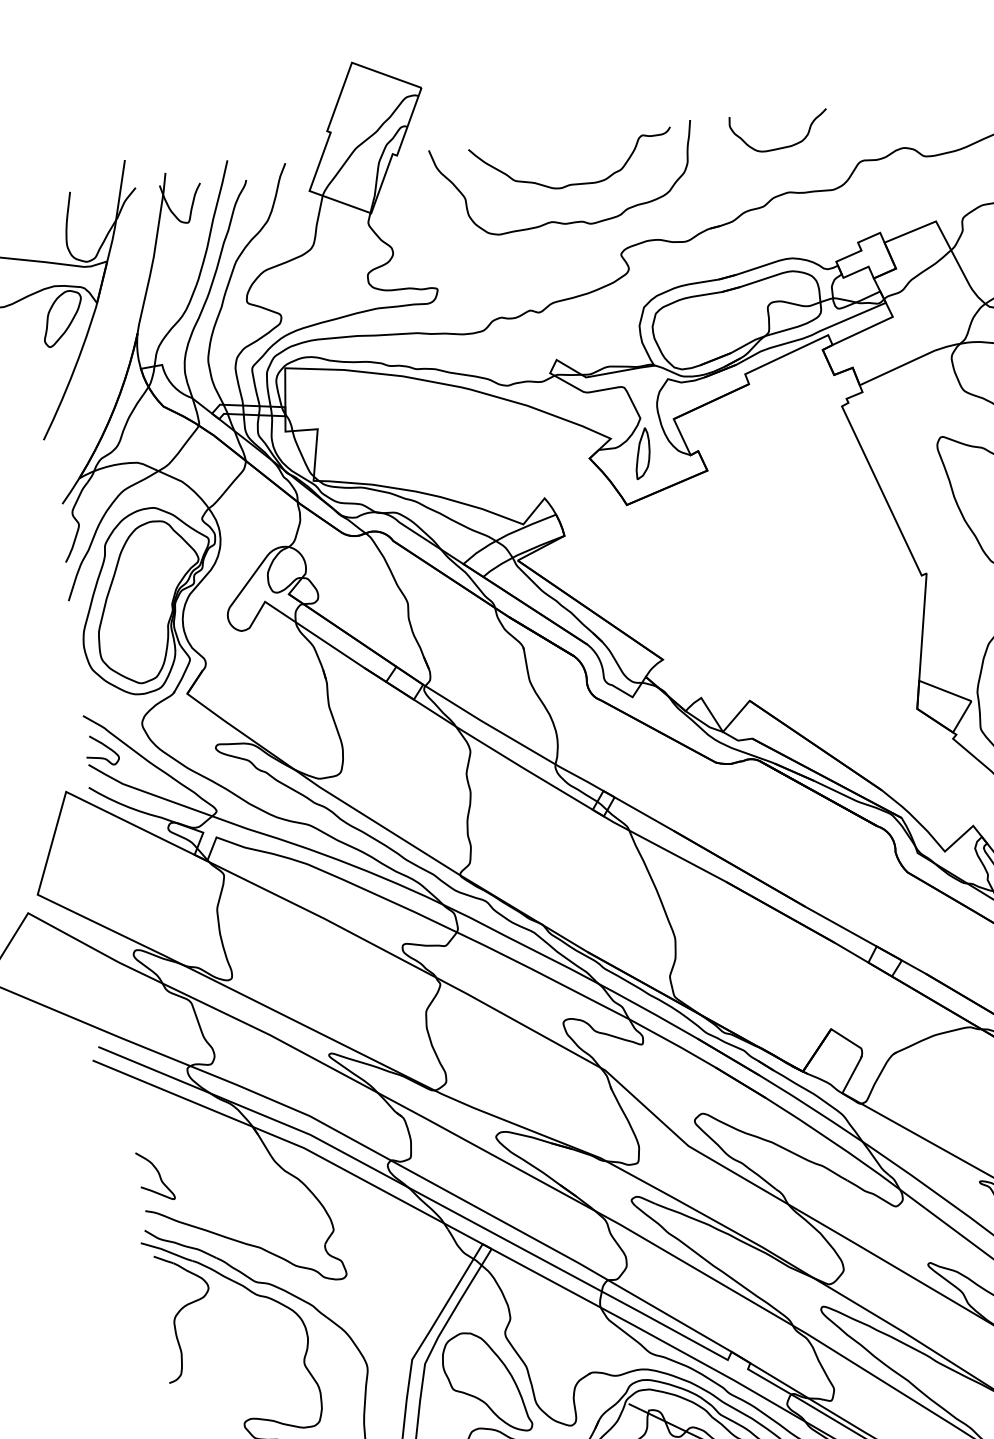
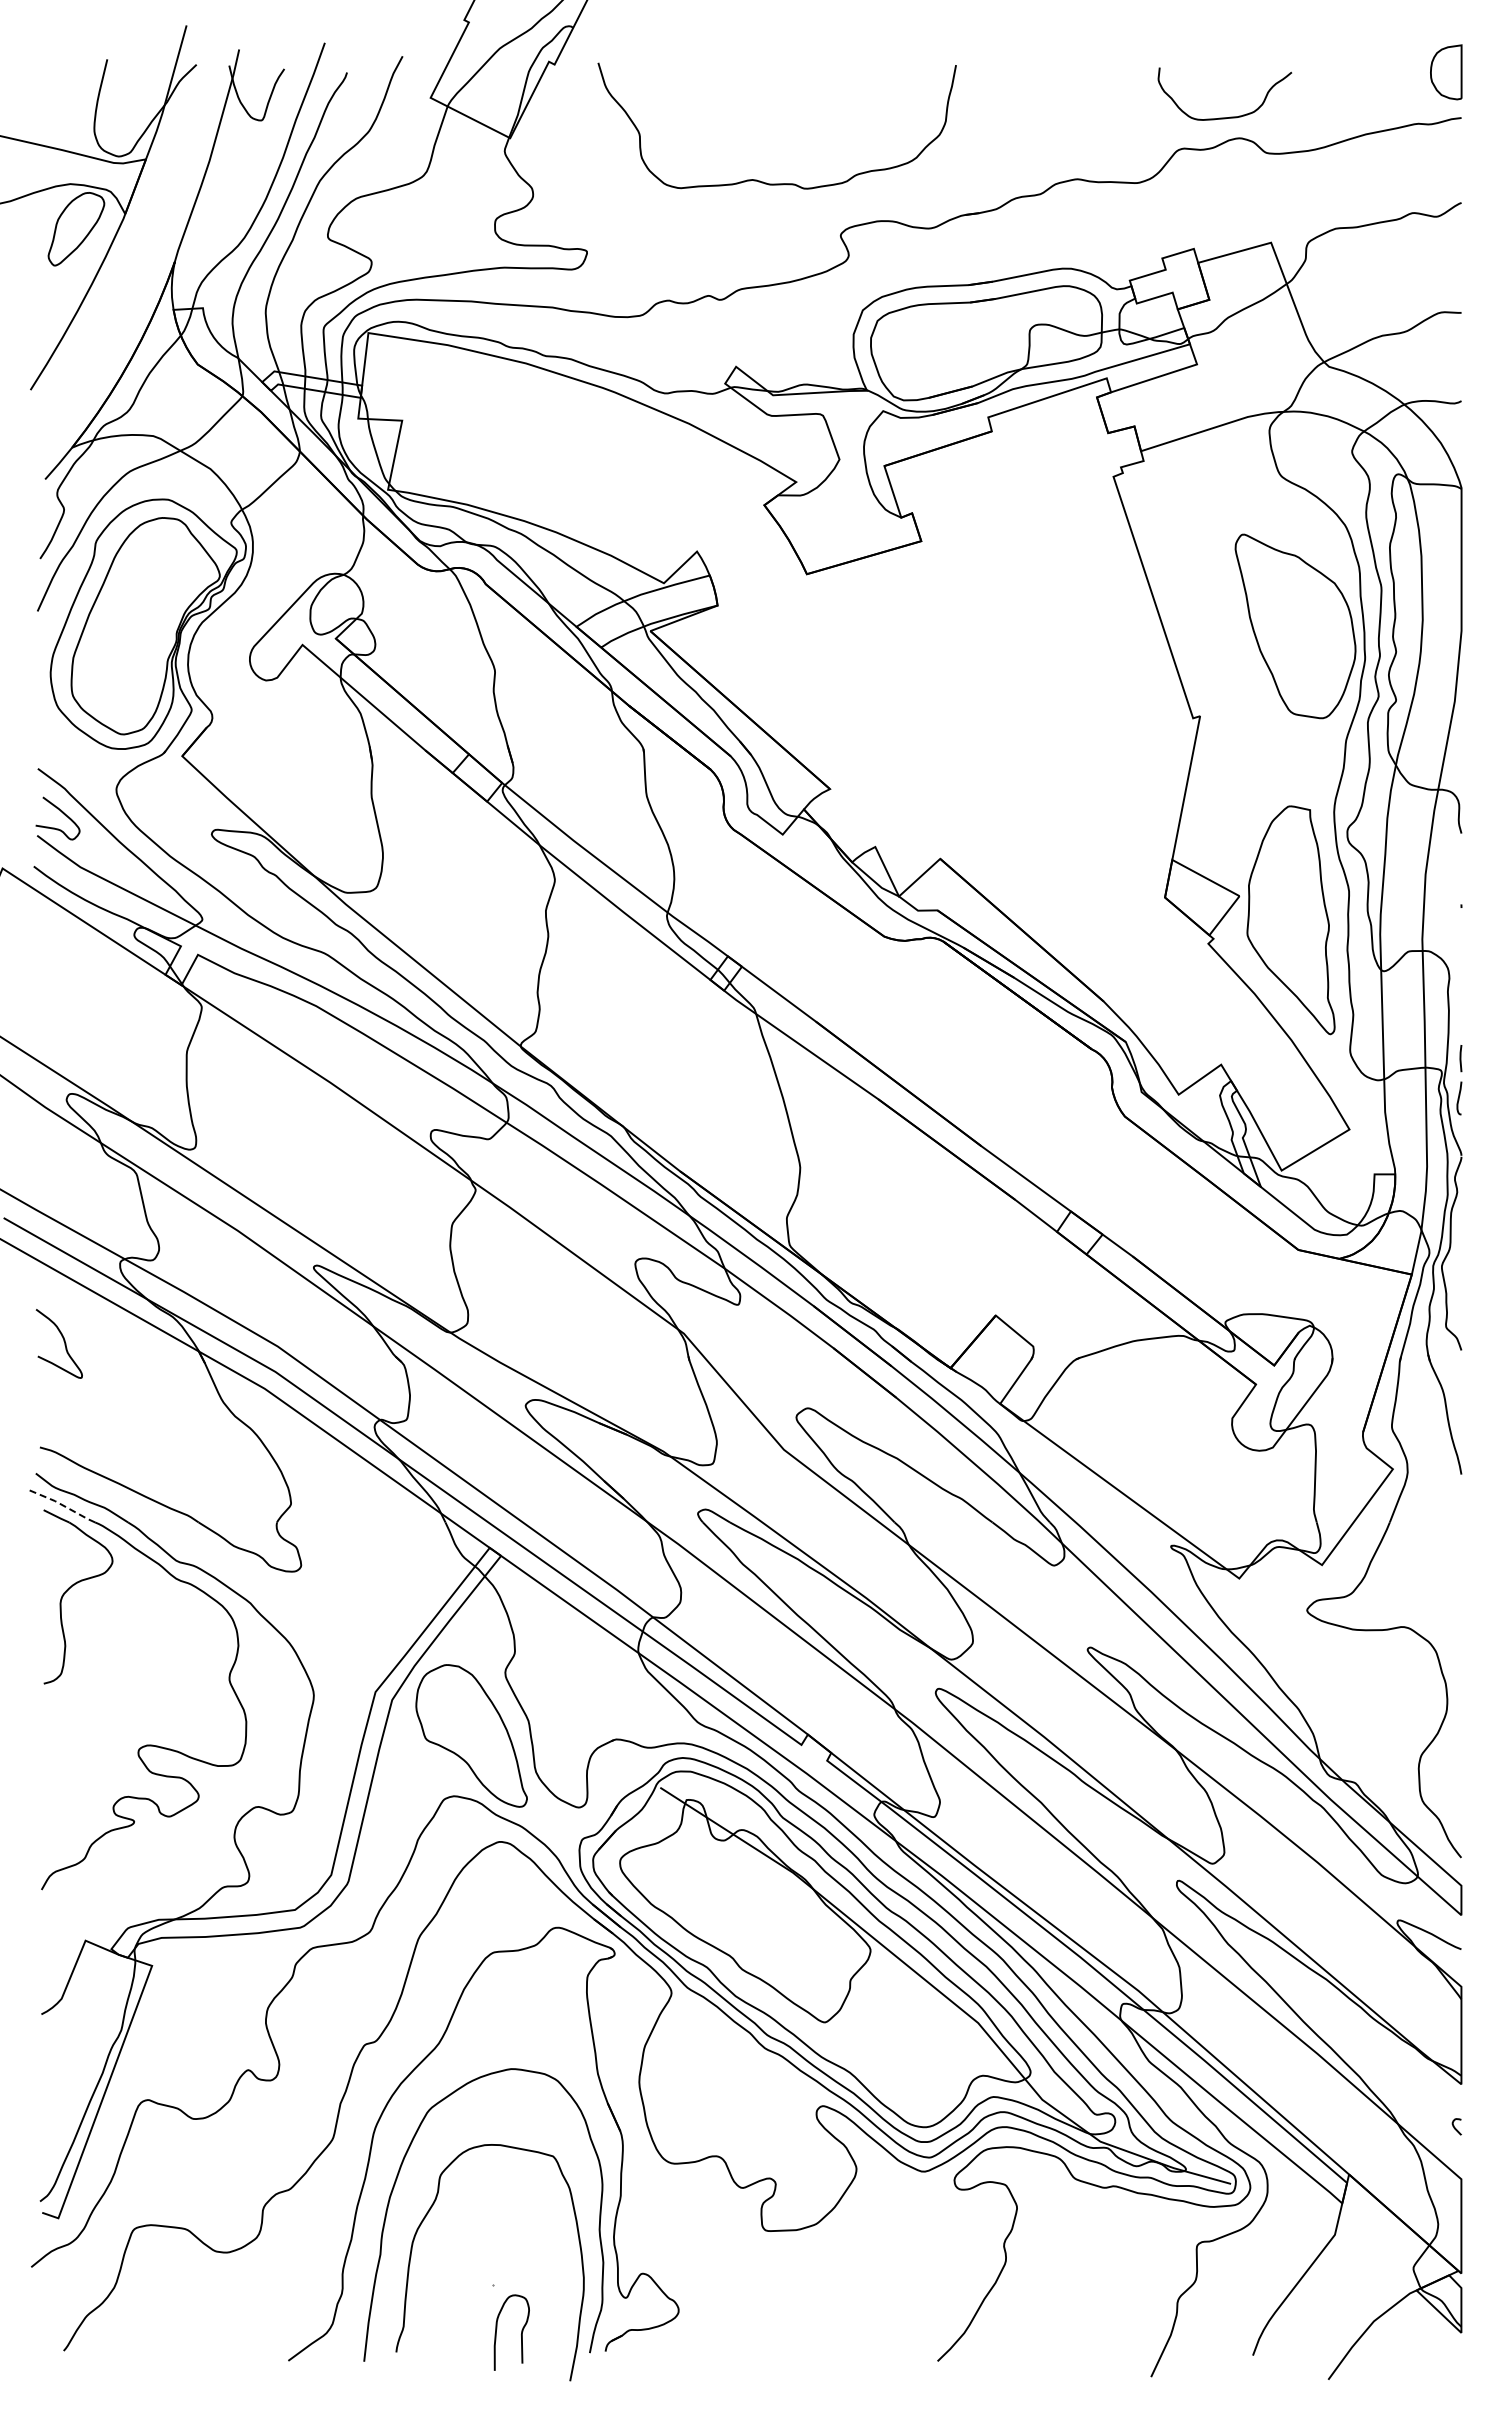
curve: (785, 146) -> (1230, 116), moved
curve: (571, 183) -> (785, 131), removed
part: (642, 453) -> (836, 507), removed
curve: (158, 1174) -> (63, 1341), moved
line: (166, 1250) -> (62, 1504), solid -> dashed

